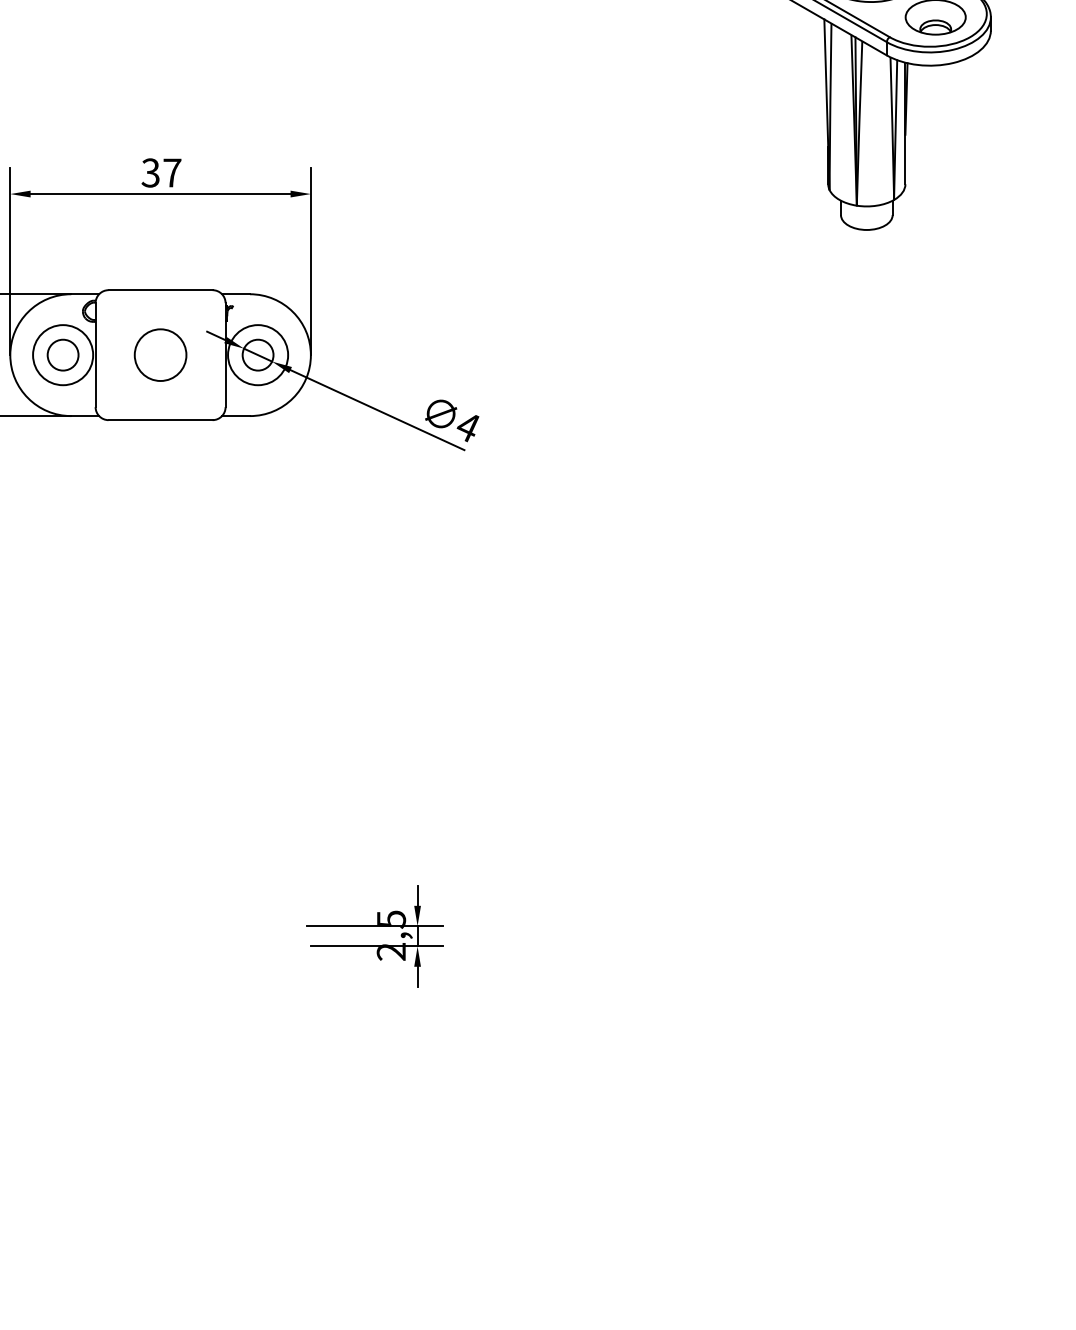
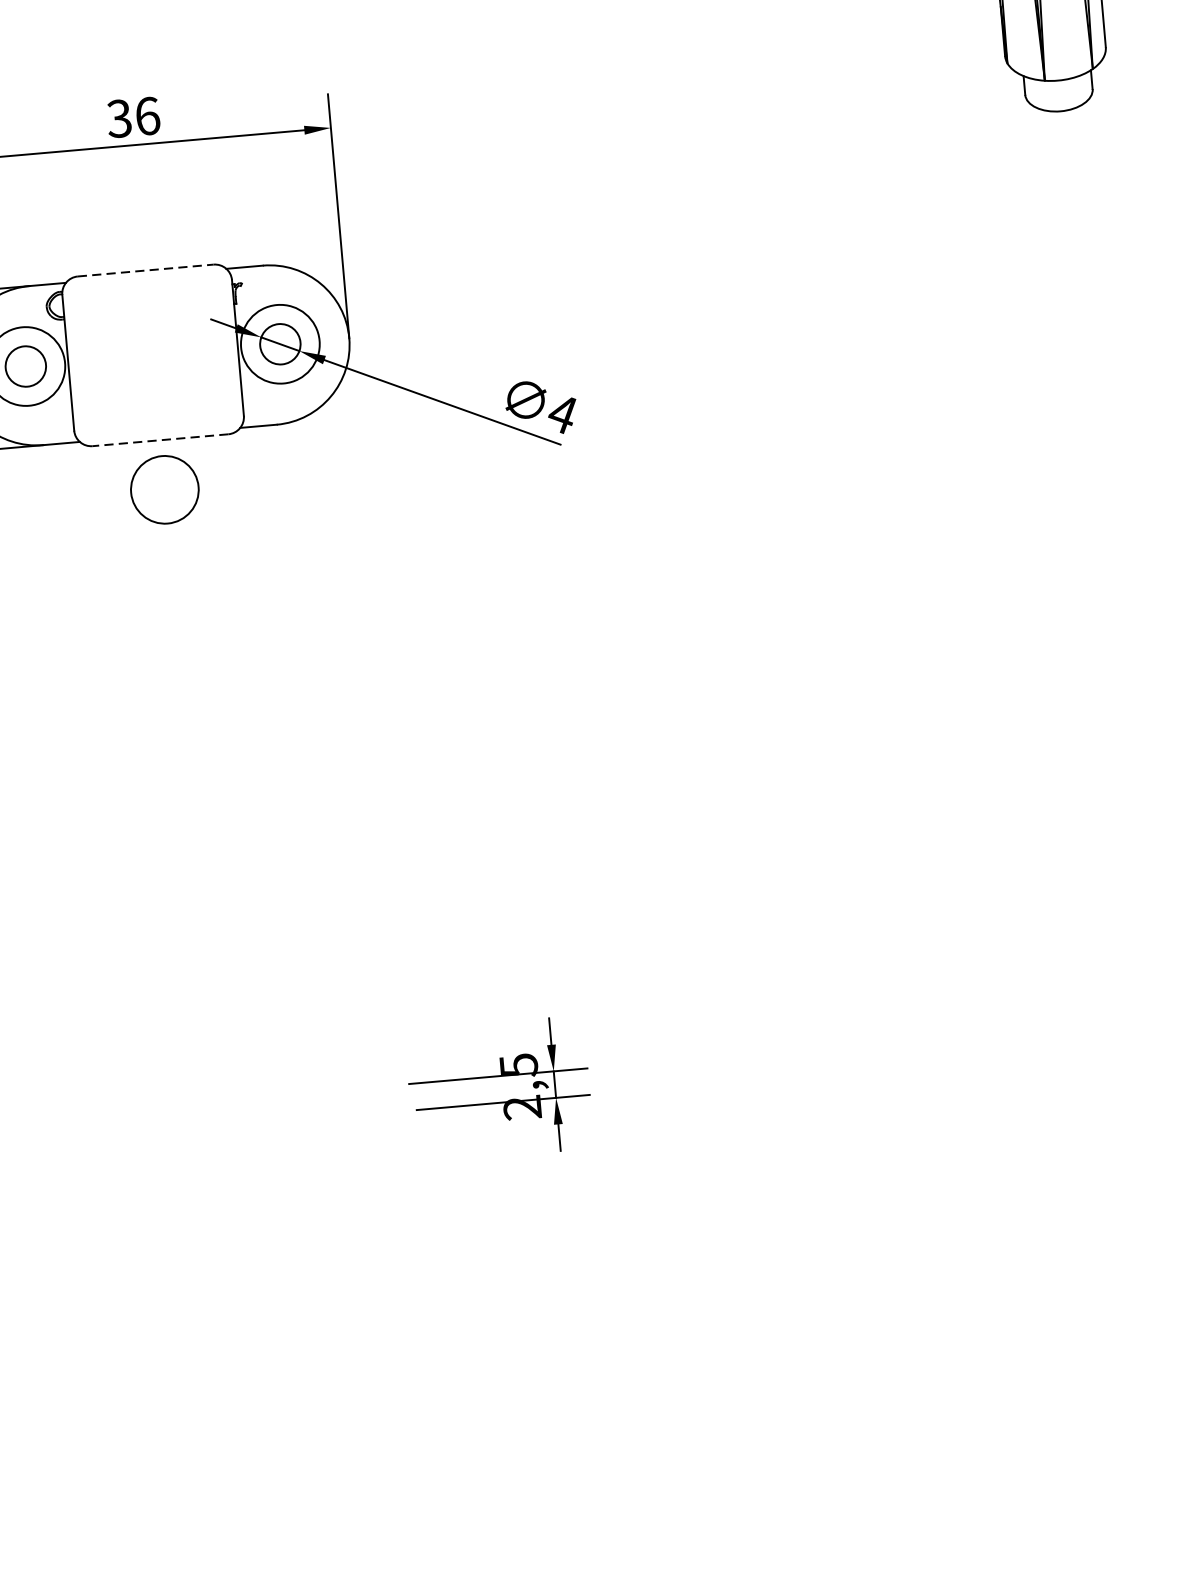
text: (172, 172) -> (147, 115), 37 -> 36
line: (160, 290) -> (145, 270), solid -> dashed
circle: (160, 354) -> (164, 488), moved
line: (160, 420) -> (160, 440), solid -> dashed

